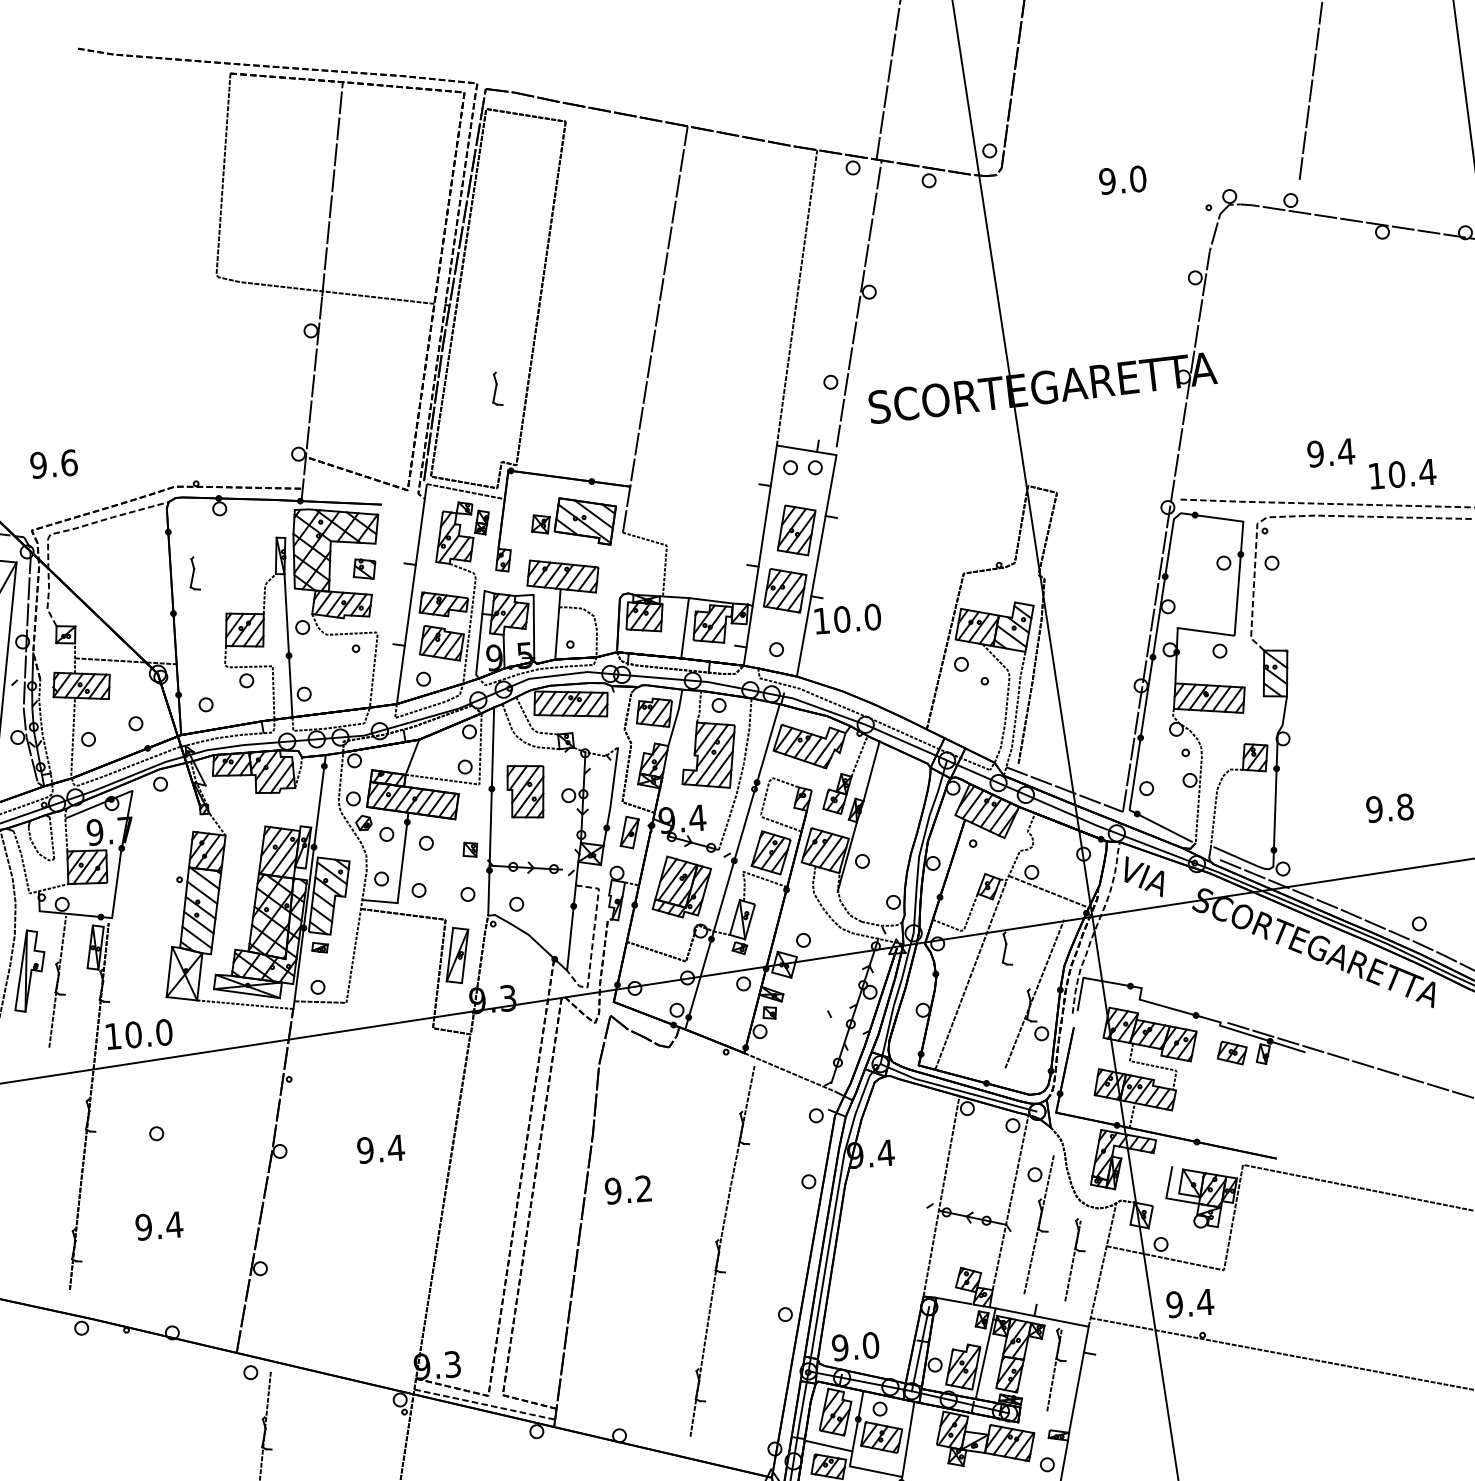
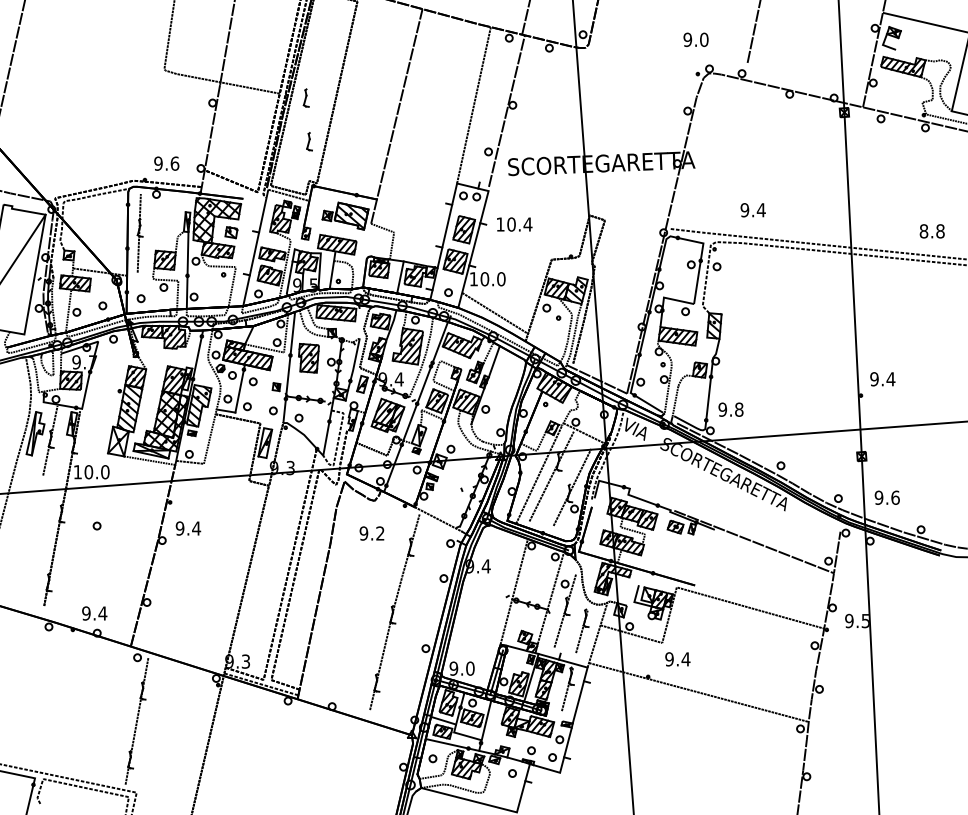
text: (1121, 179) -> (695, 39), moved
part: (482, 307) -> (305, 97), added
text: (53, 463) -> (166, 163), moved
text: (1402, 474) -> (514, 224), moved
line: (191, 584) -> (138, 233), added
line: (866, 679) -> (495, 312), added
text: (1388, 807) -> (730, 409), moved
line: (994, 976) -> (551, 476), added
text: (381, 1149) -> (188, 528), moved
text: (627, 1189) -> (371, 533), moved
text: (158, 1226) -> (94, 613), moved
text: (1189, 1303) -> (677, 659), moved

